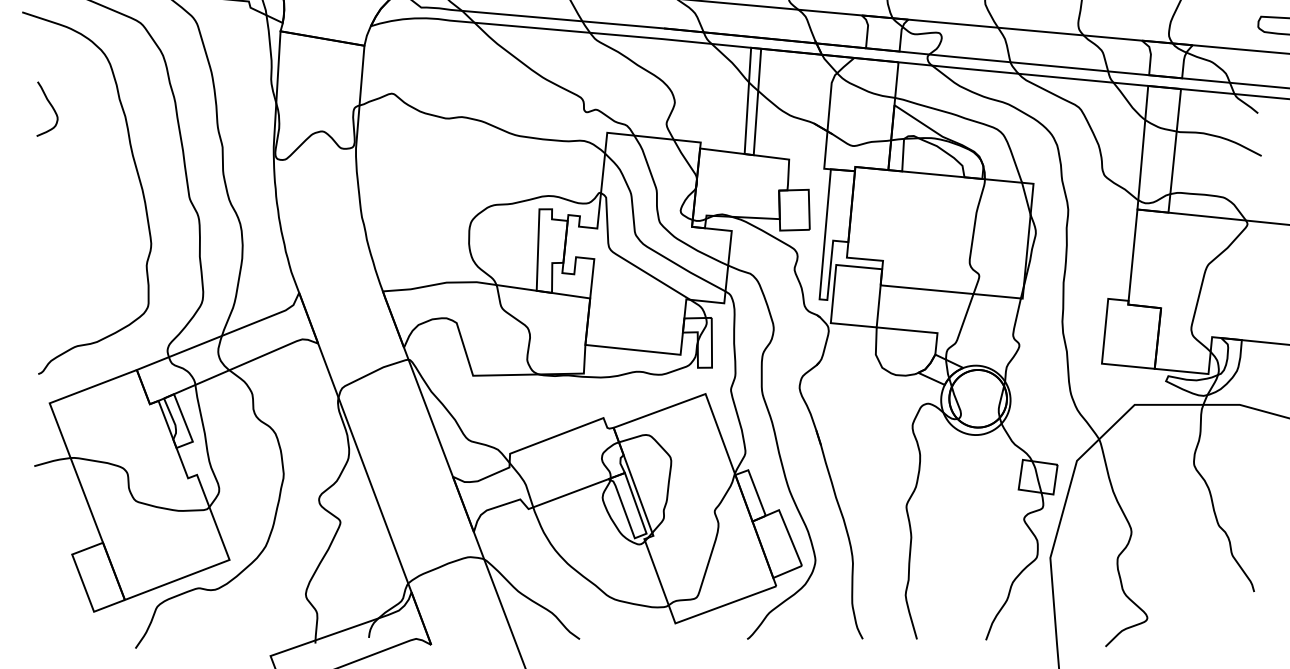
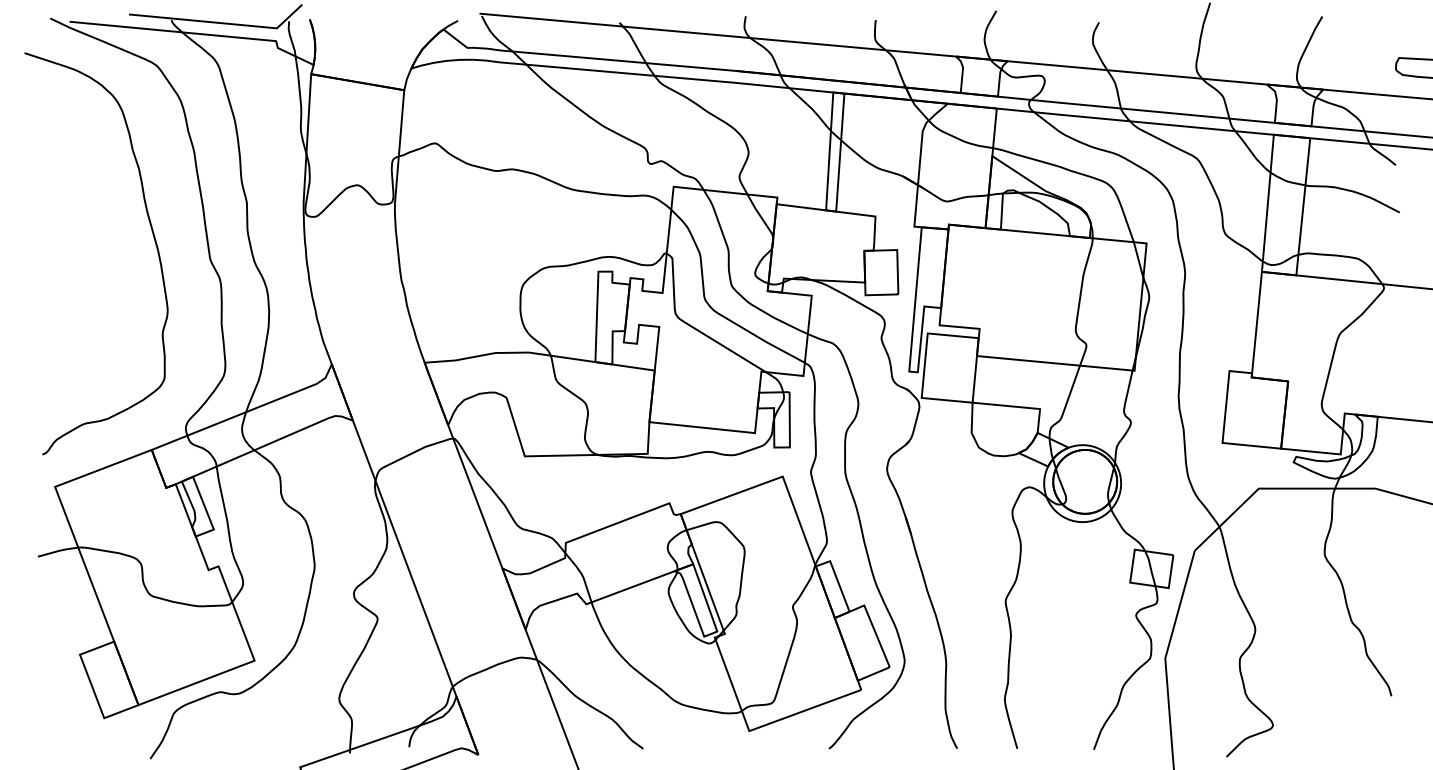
curve: (50, 105) -> (55, 156), removed

